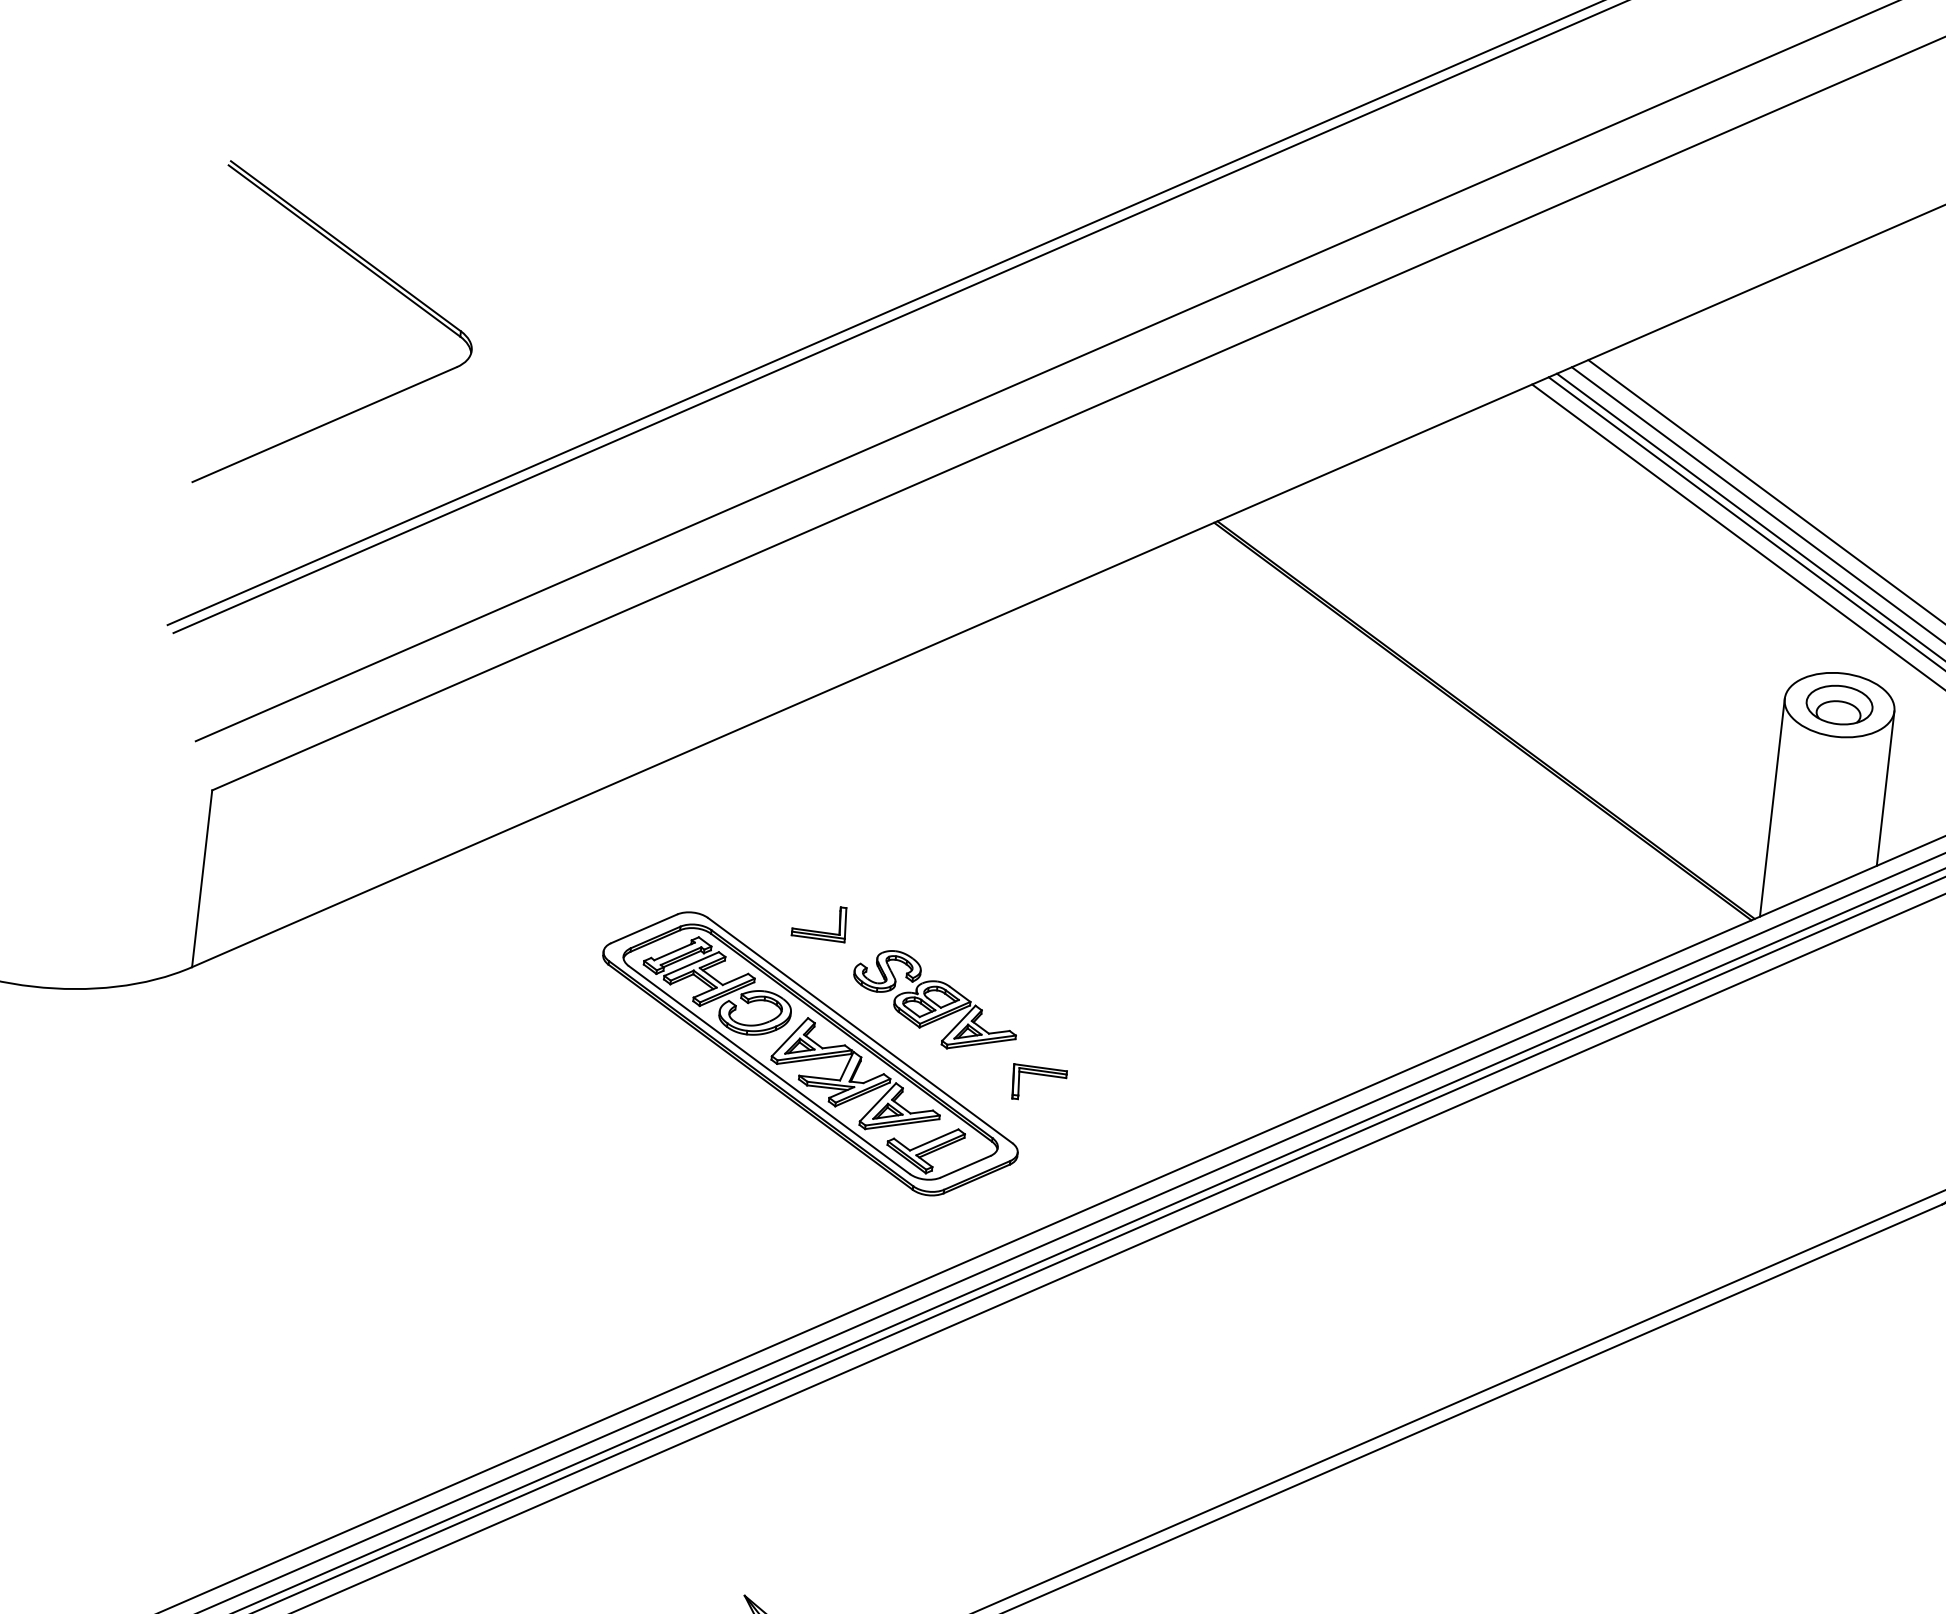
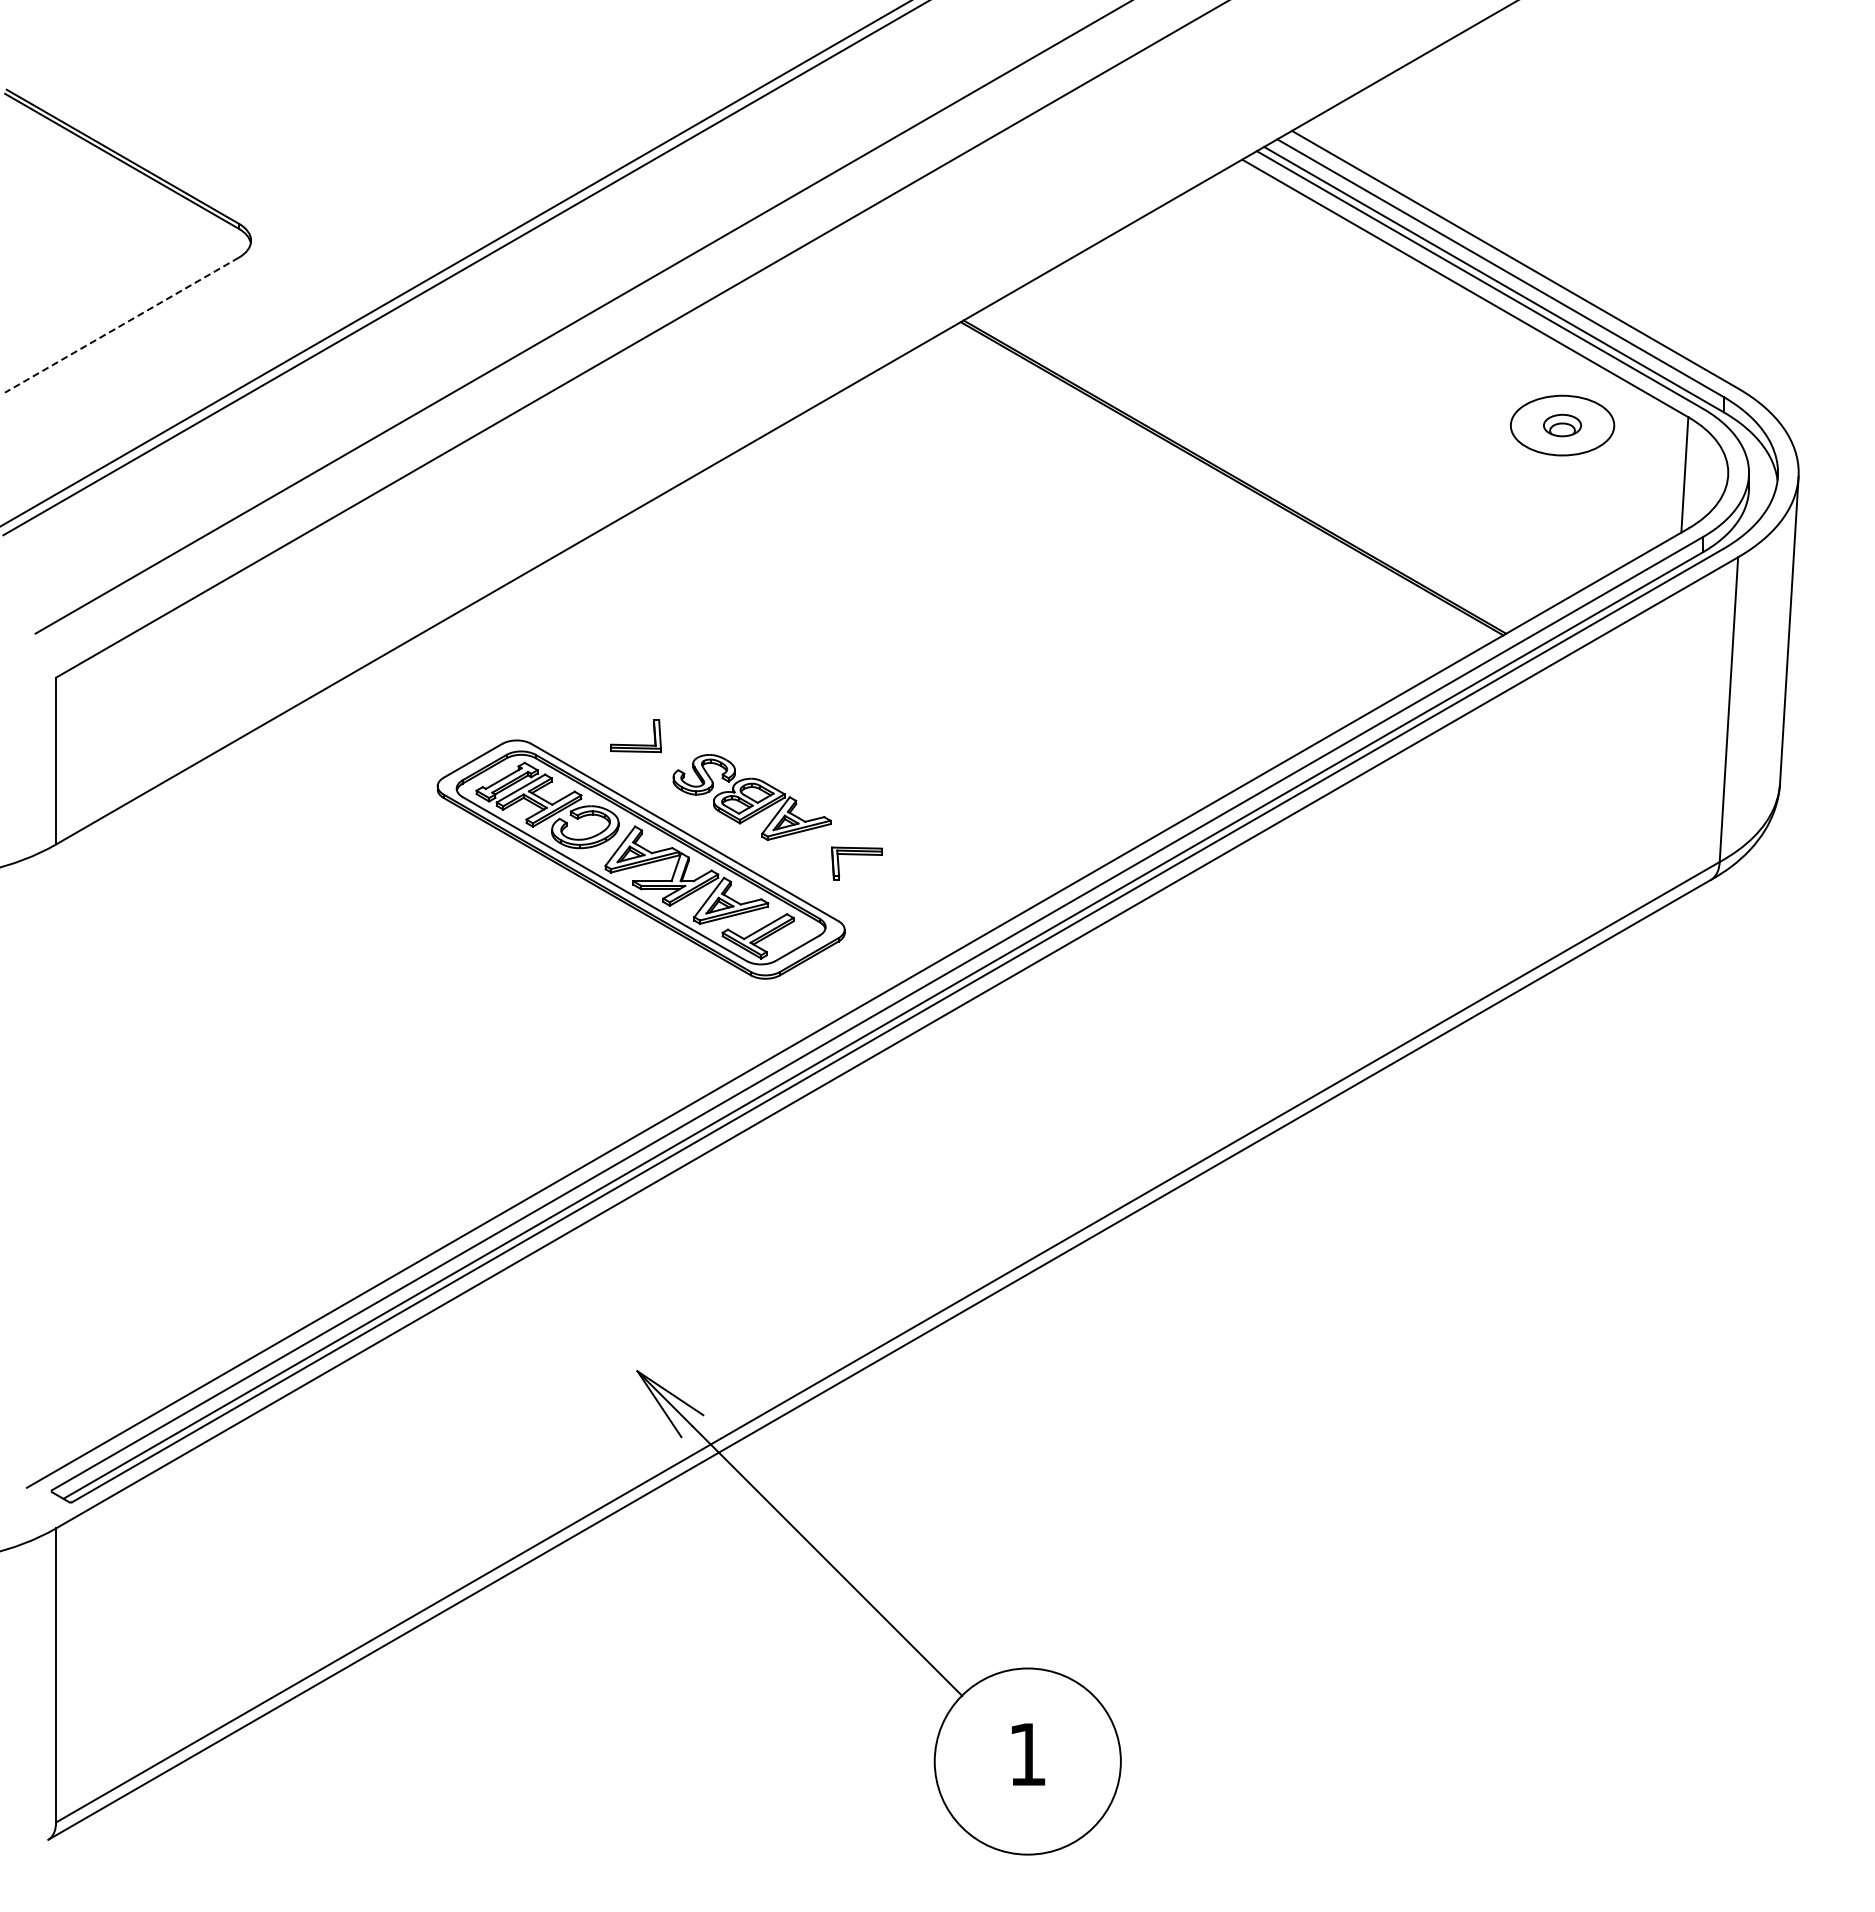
line: (324, 424) -> (121, 325), solid -> dashed
part: (1839, 704) -> (1562, 425), size x0.6
line: (1885, 788) -> (1614, 498), removed
line: (1771, 807) -> (1510, 528), removed

